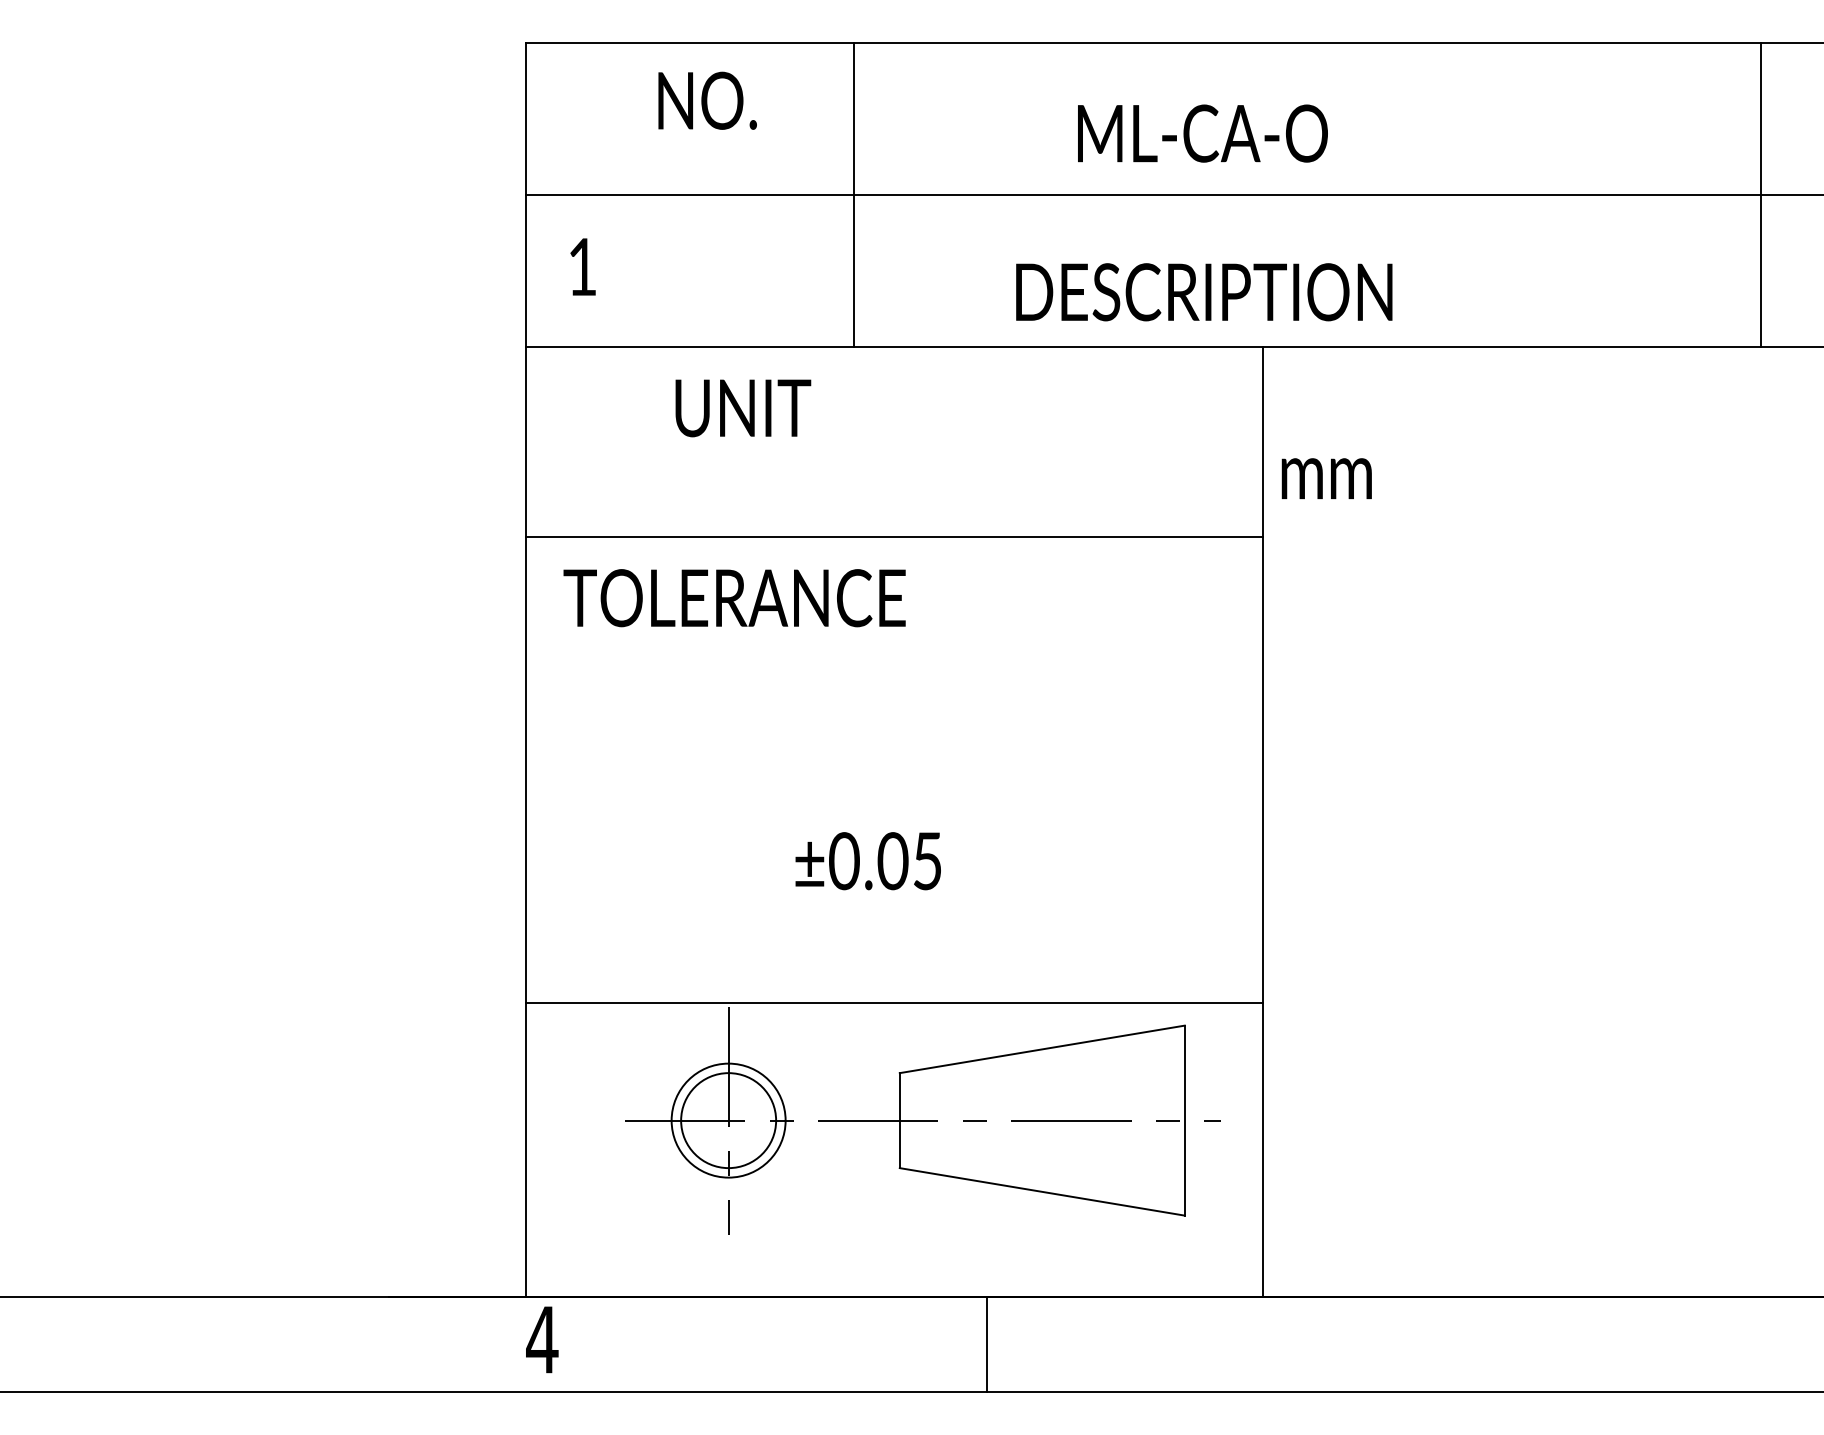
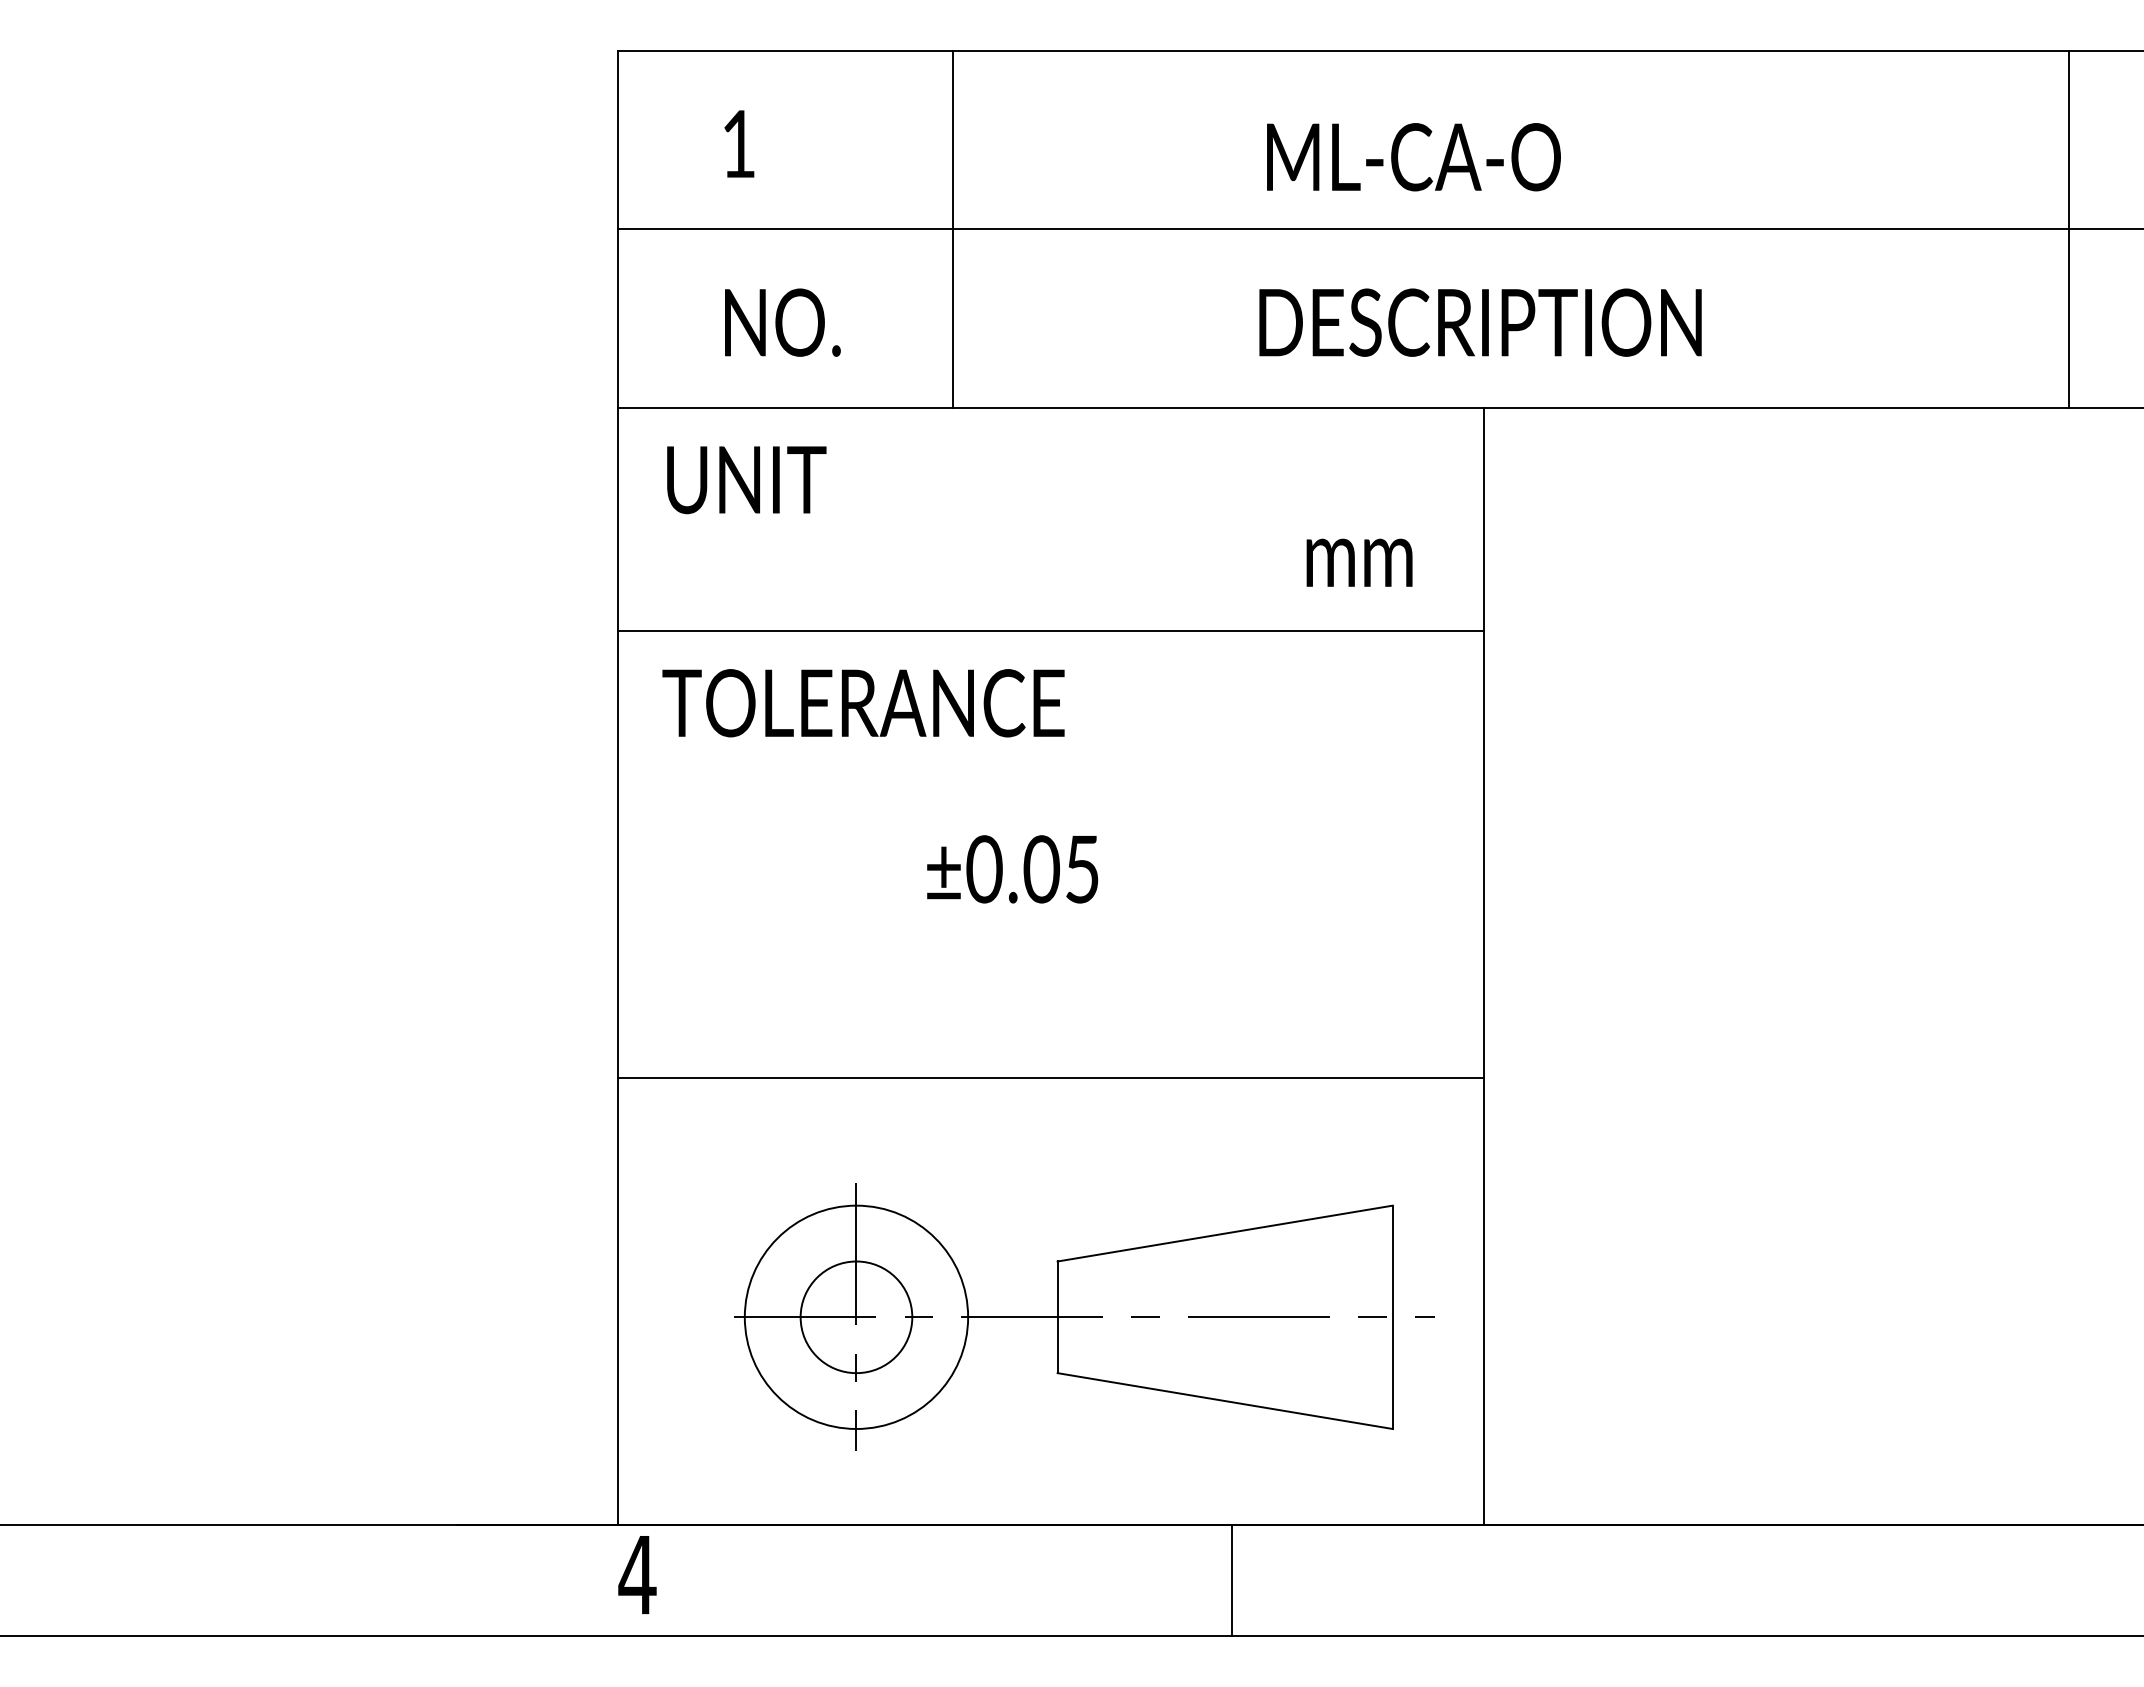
text: (707, 100) -> (782, 322), moved
line: (853, 195) -> (952, 229), moved
text: (583, 266) -> (739, 143), moved
text: (1204, 292) -> (1480, 322), moved
text: (743, 408) -> (746, 480), moved
text: (1326, 478) -> (1359, 562), moved
text: (868, 861) -> (1012, 869), moved
line: (893, 1002) -> (1050, 1077), moved
circle: (728, 1119) -> (856, 1316), size x1.67
line: (986, 1344) -> (1231, 1580), moved

